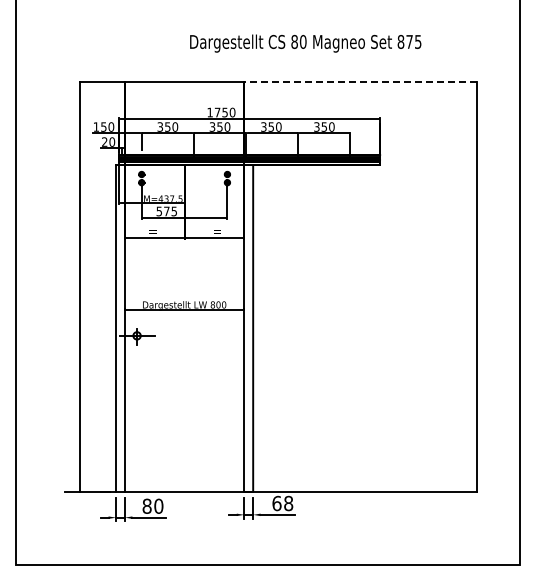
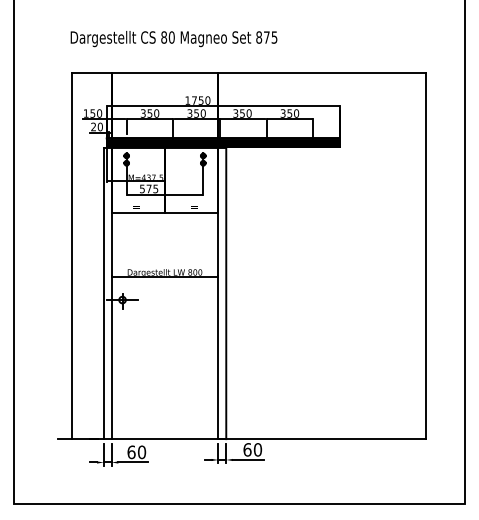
text: (305, 43) -> (173, 38), moved
line: (360, 81) -> (322, 72), dashed -> solid
text: (288, 503) -> (257, 449), 68 -> 60
text: (146, 505) -> (130, 451), 80 -> 60

